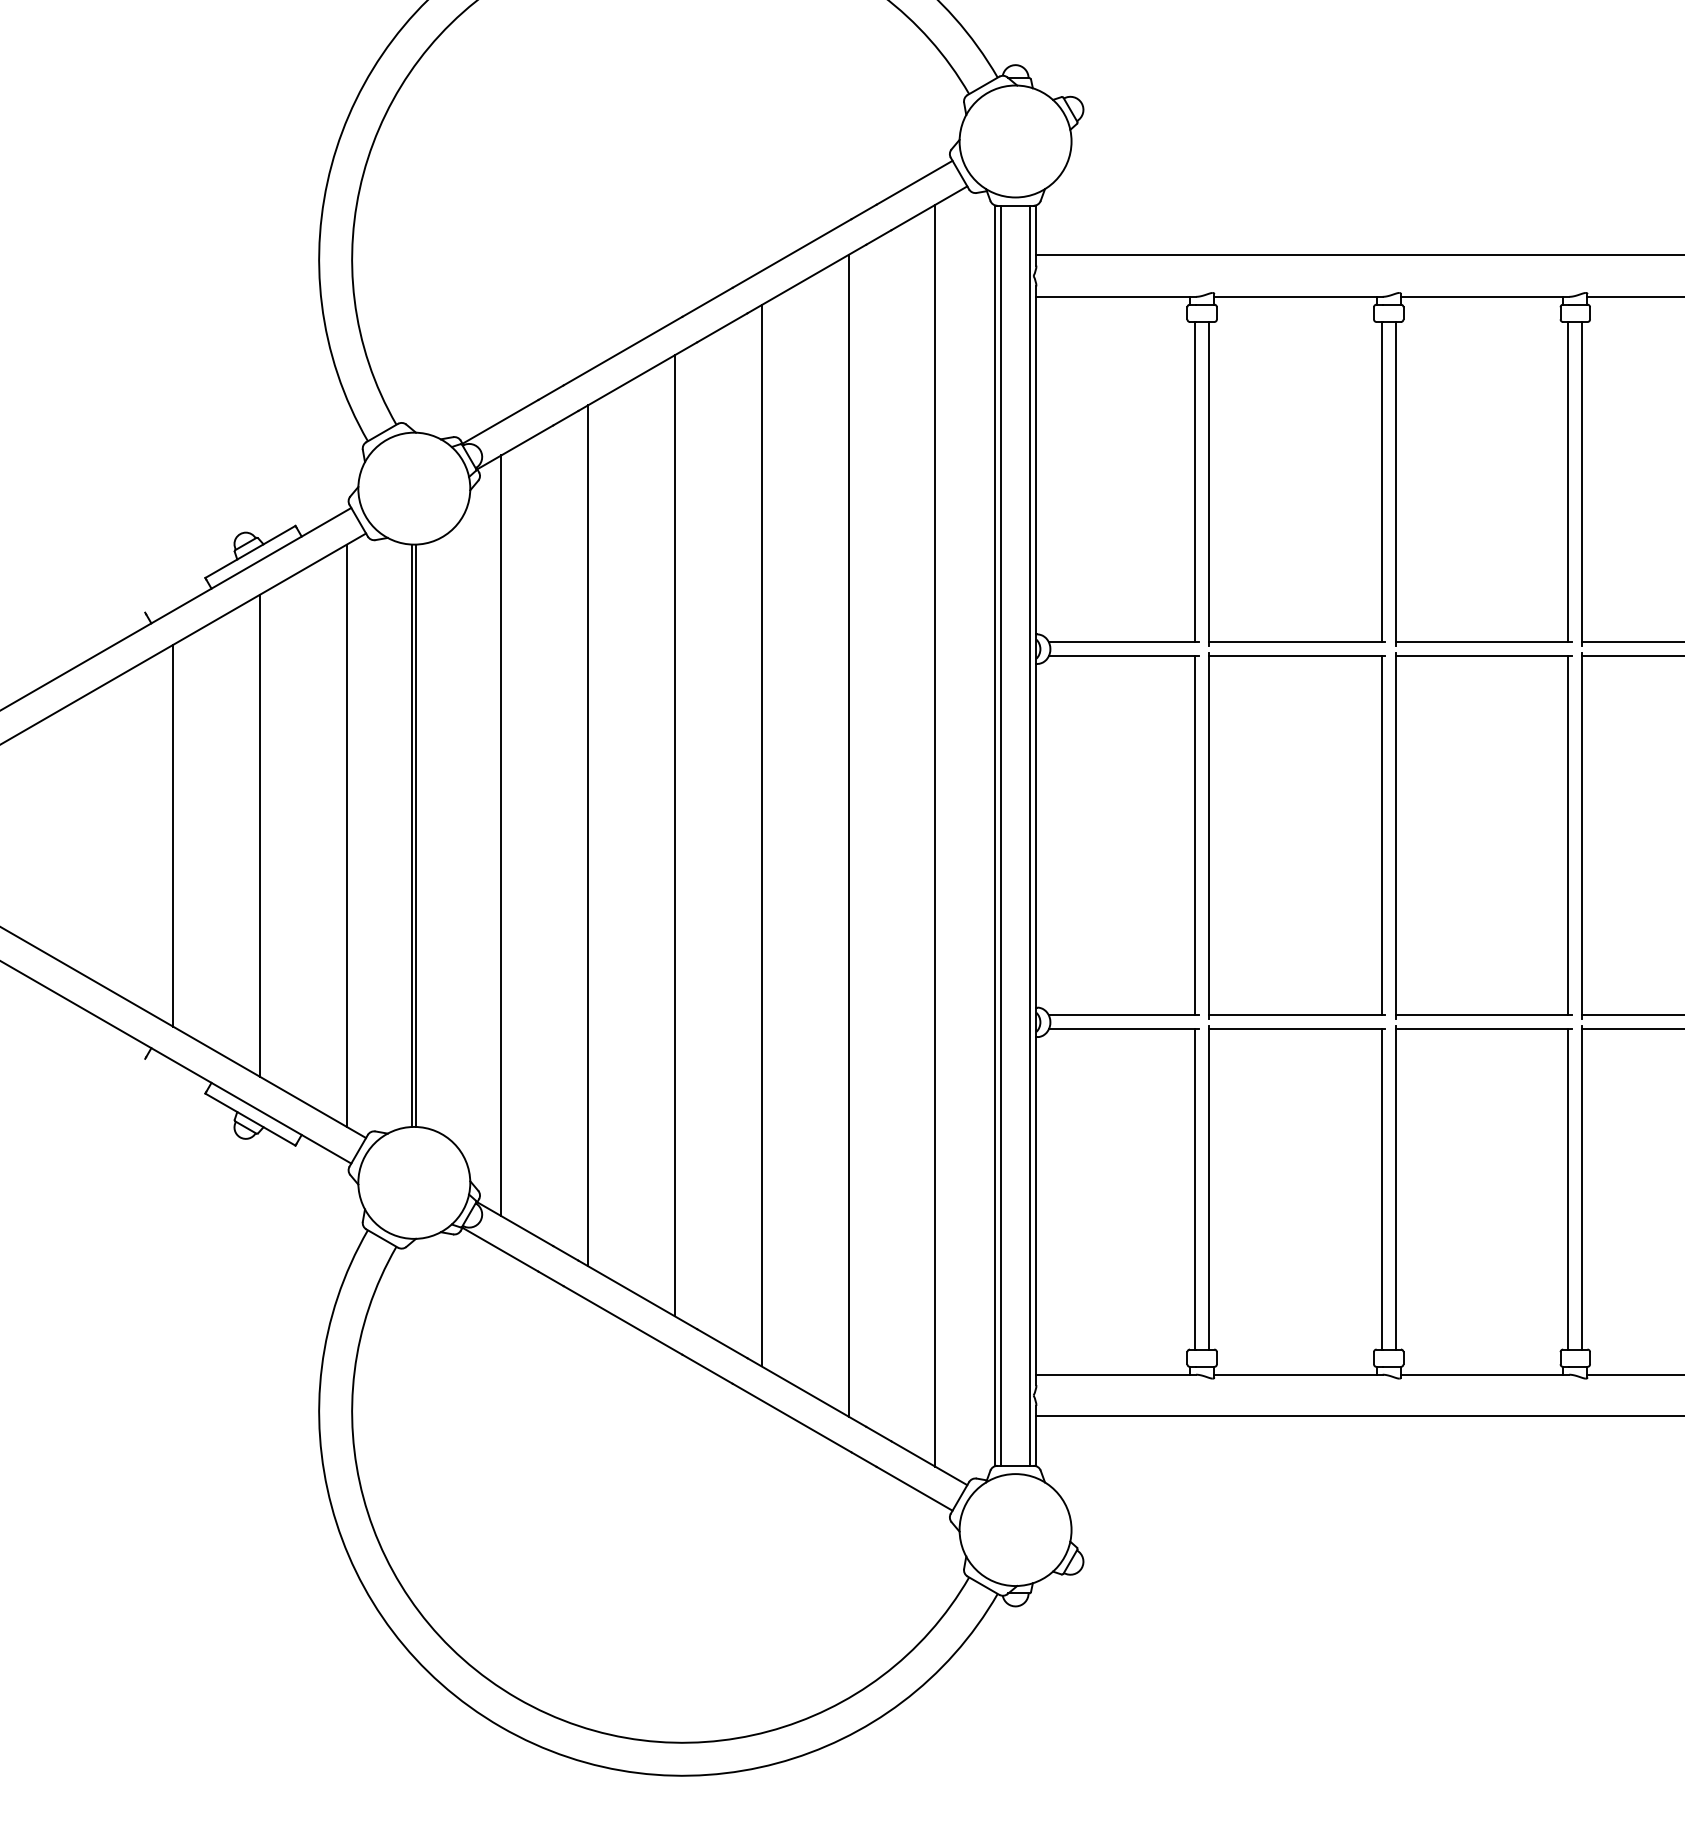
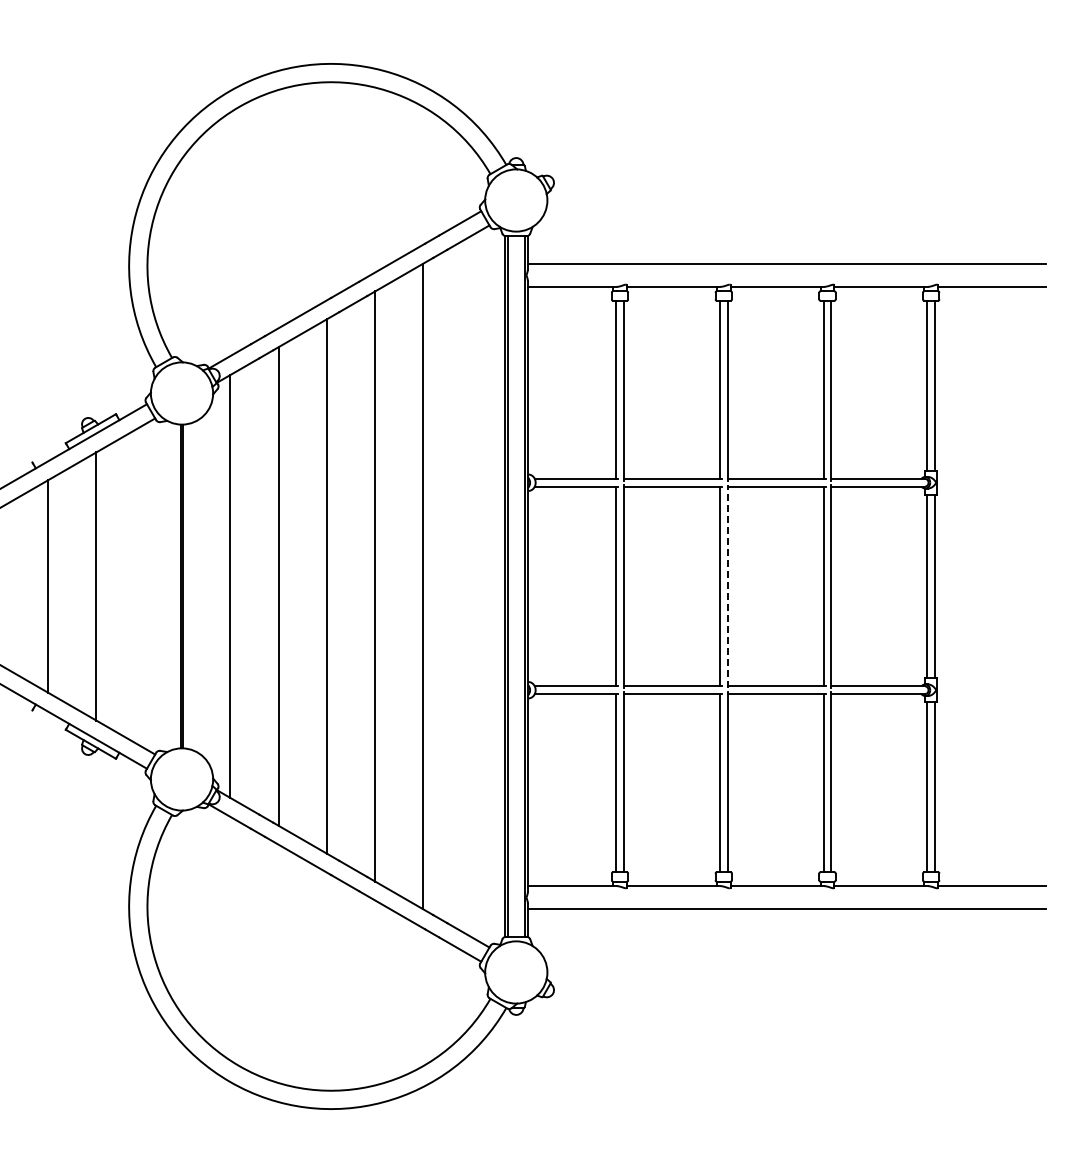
line: (346, 835) -> (144, 586), removed
line: (934, 835) -> (471, 586), removed
line: (1395, 835) -> (727, 586), solid -> dashed

